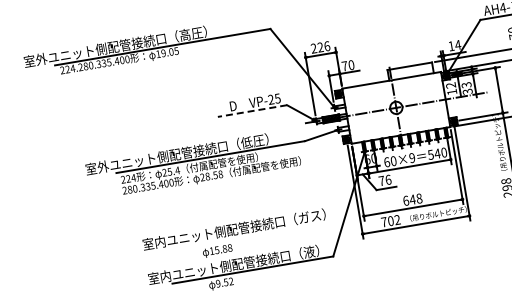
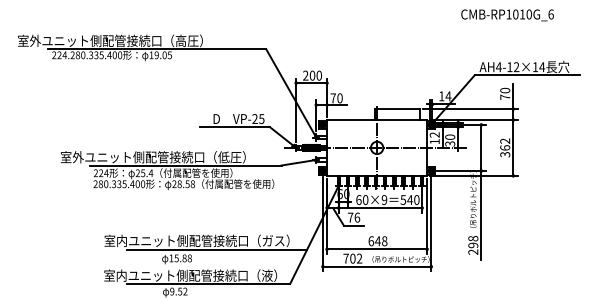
text: (323, 46) -> (315, 75), 226 -> 200
text: (466, 84) -> (450, 136), 33 -> 30
line: (252, 111) -> (234, 127), dashed -> solid
line: (255, 235) -> (216, 250), added

